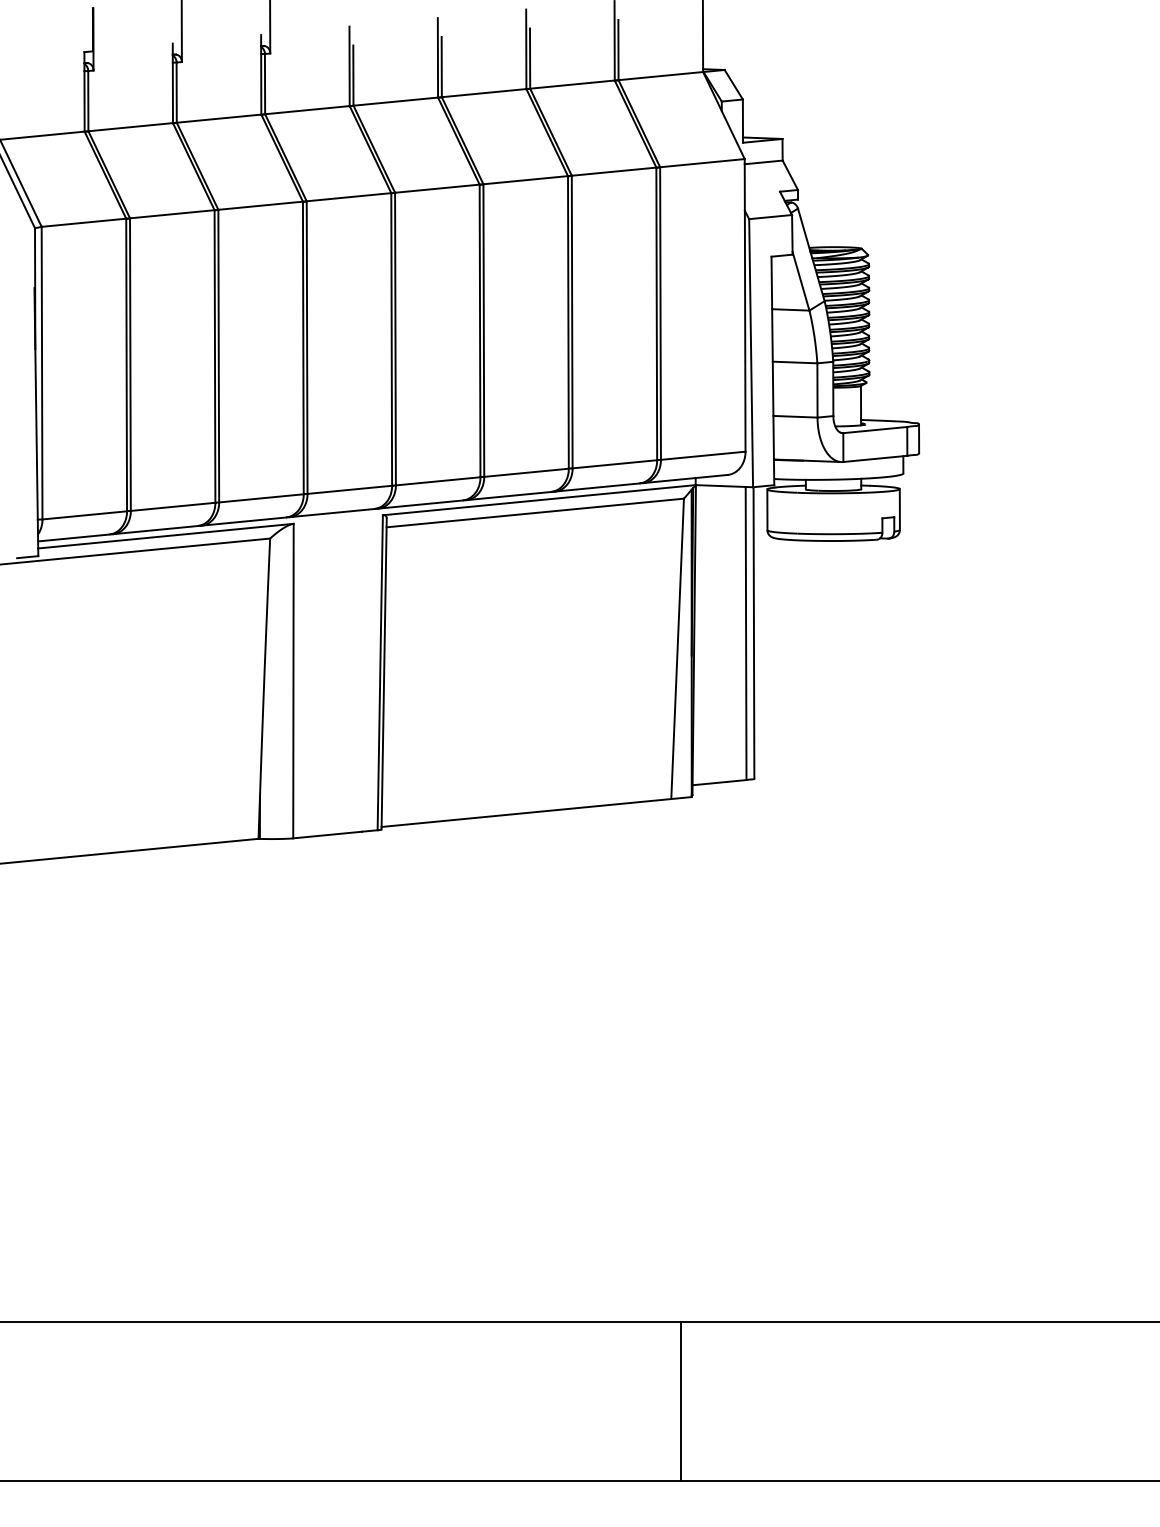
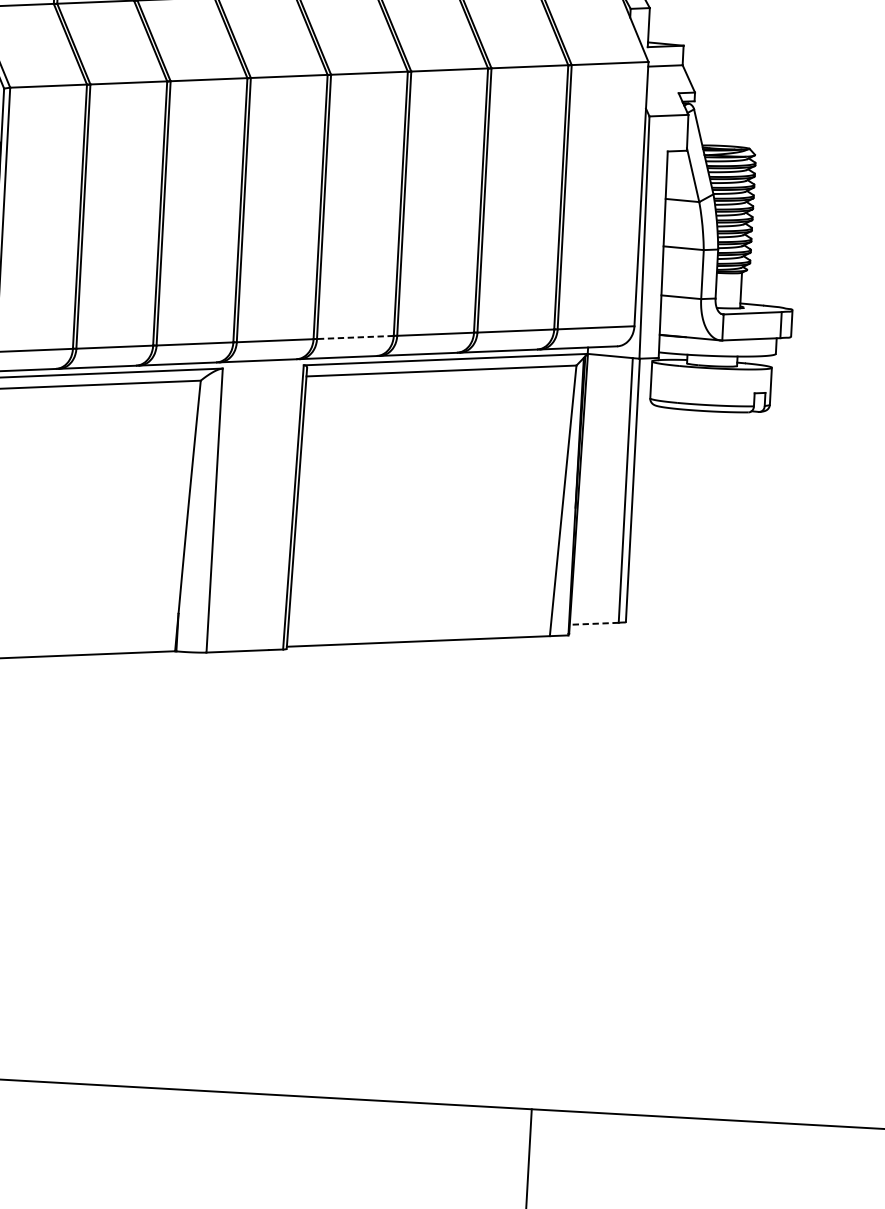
line: (437, 481) -> (354, 337), solid -> dashed
line: (719, 782) -> (594, 623), solid -> dashed

